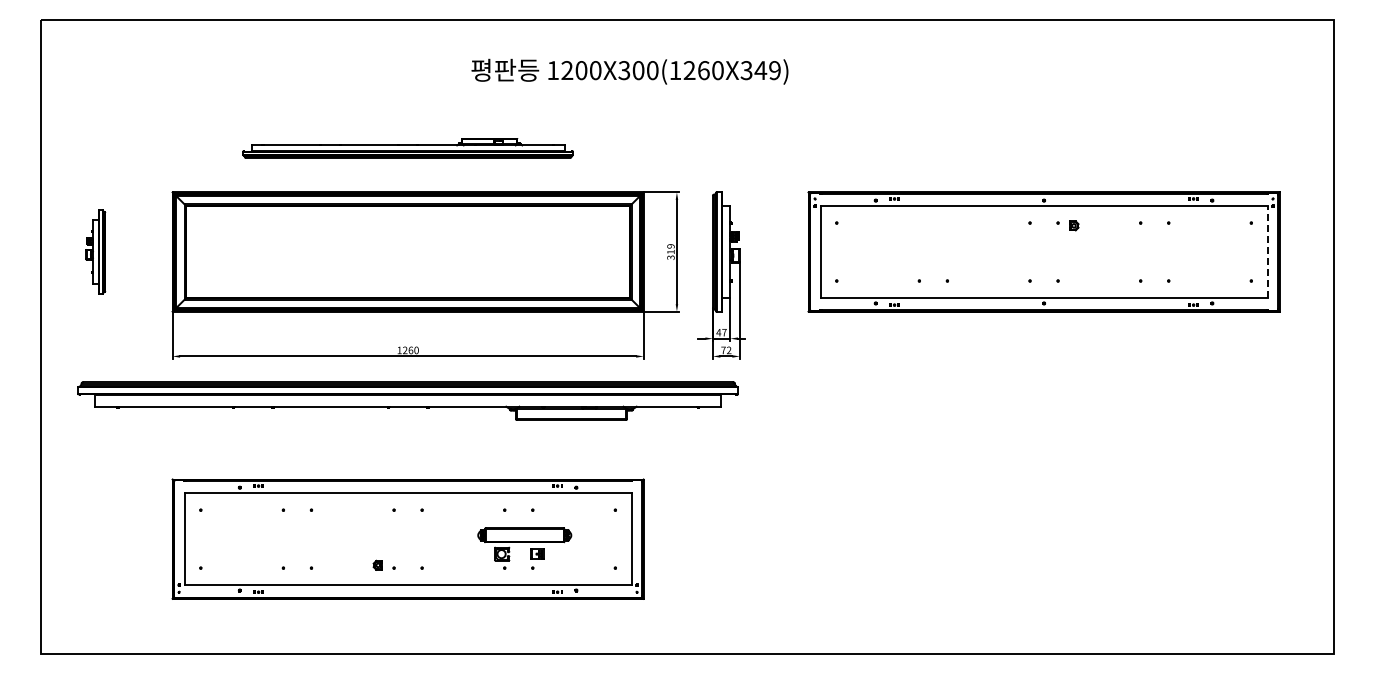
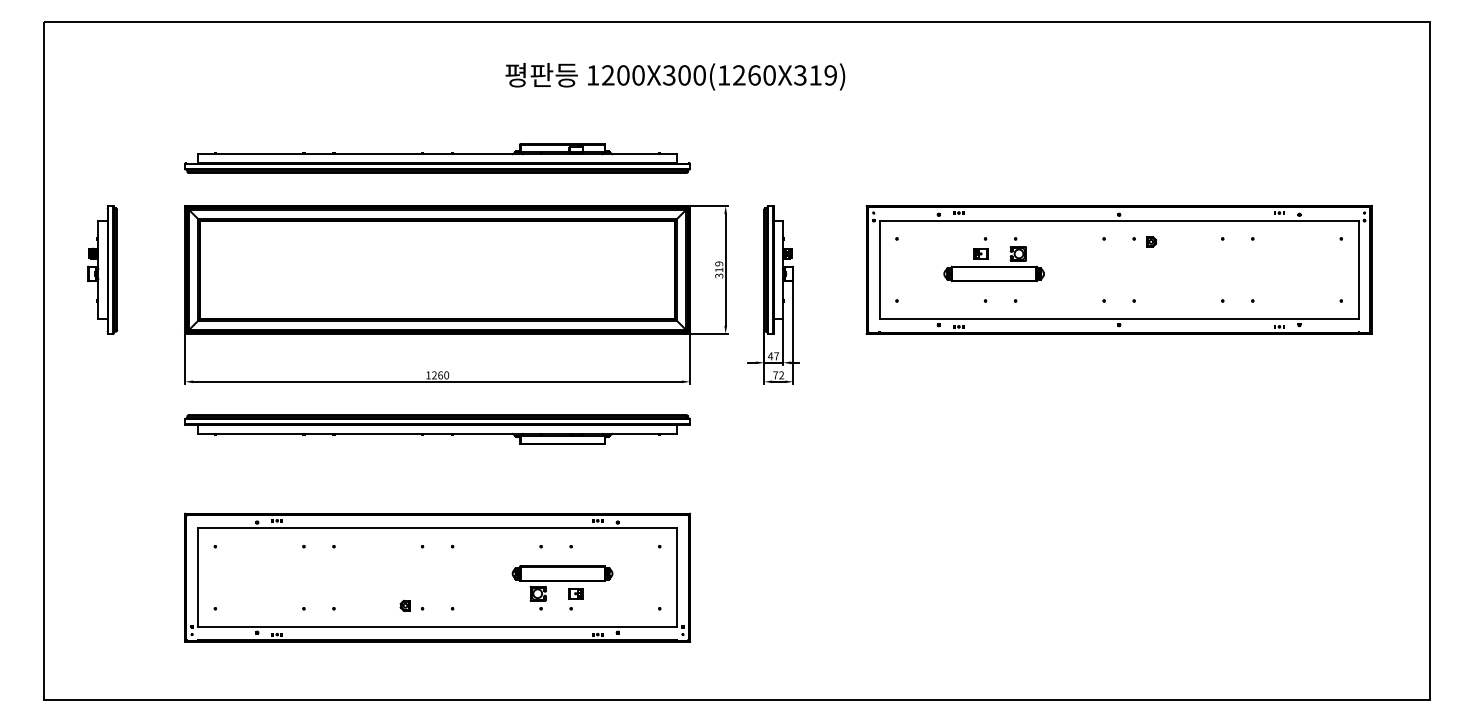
text: (760, 70) -> (815, 75), 1200X300(1260X349) -> 1200X300(1260X319)
part: (407, 148) -> (436, 158), size x1.43
part: (927, 242) -> (994, 259), added
part: (95, 251) -> (102, 269), size x1.43
line: (1267, 252) -> (1358, 270), dashed -> solid
part: (407, 400) -> (436, 429), size x0.71

